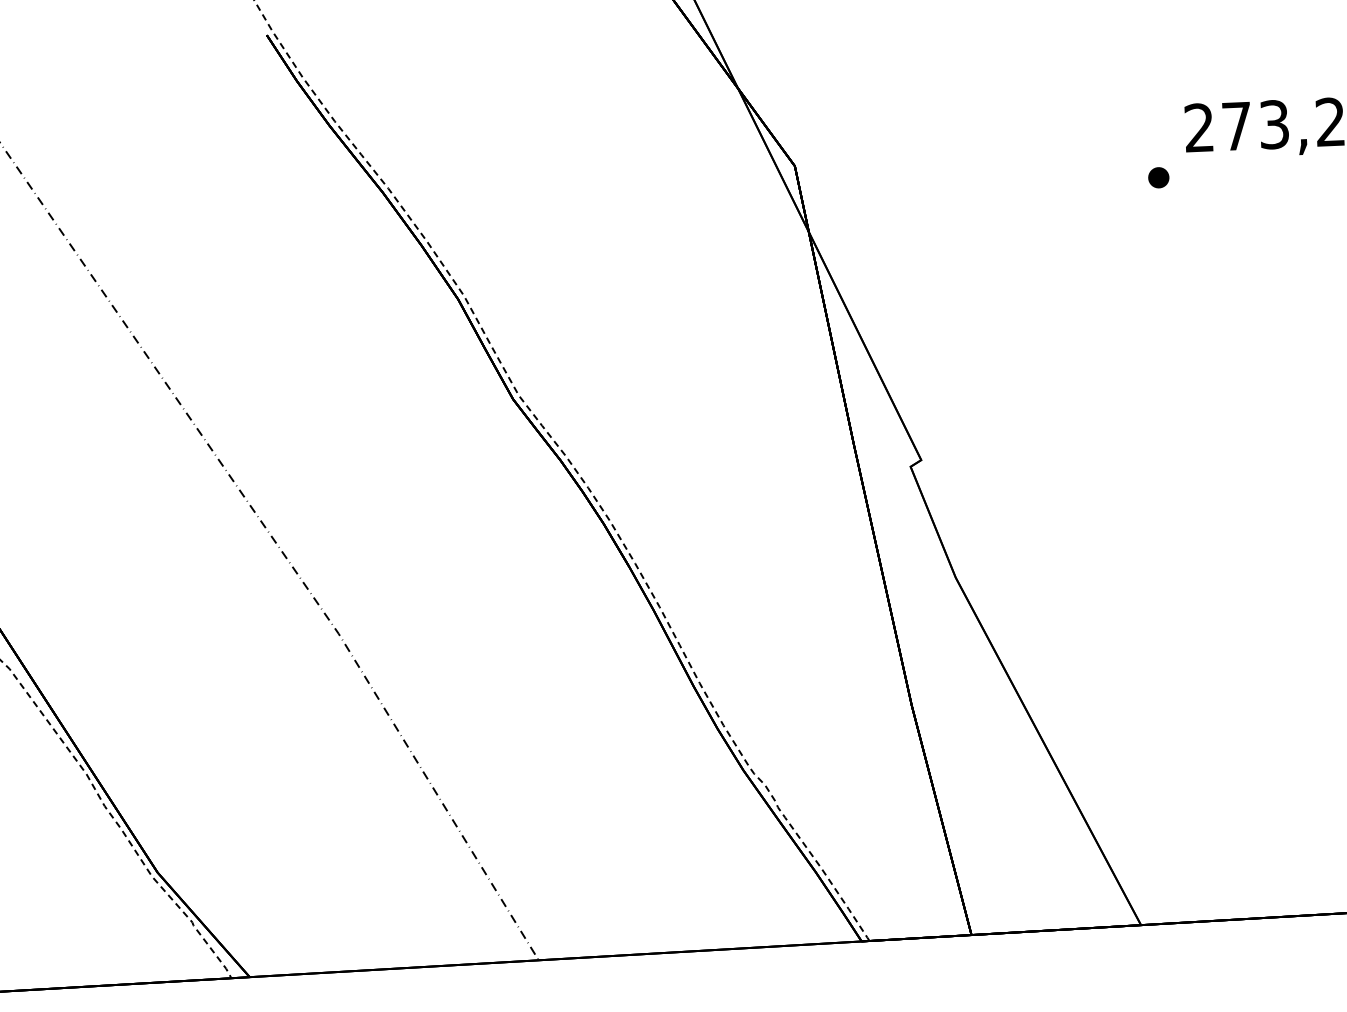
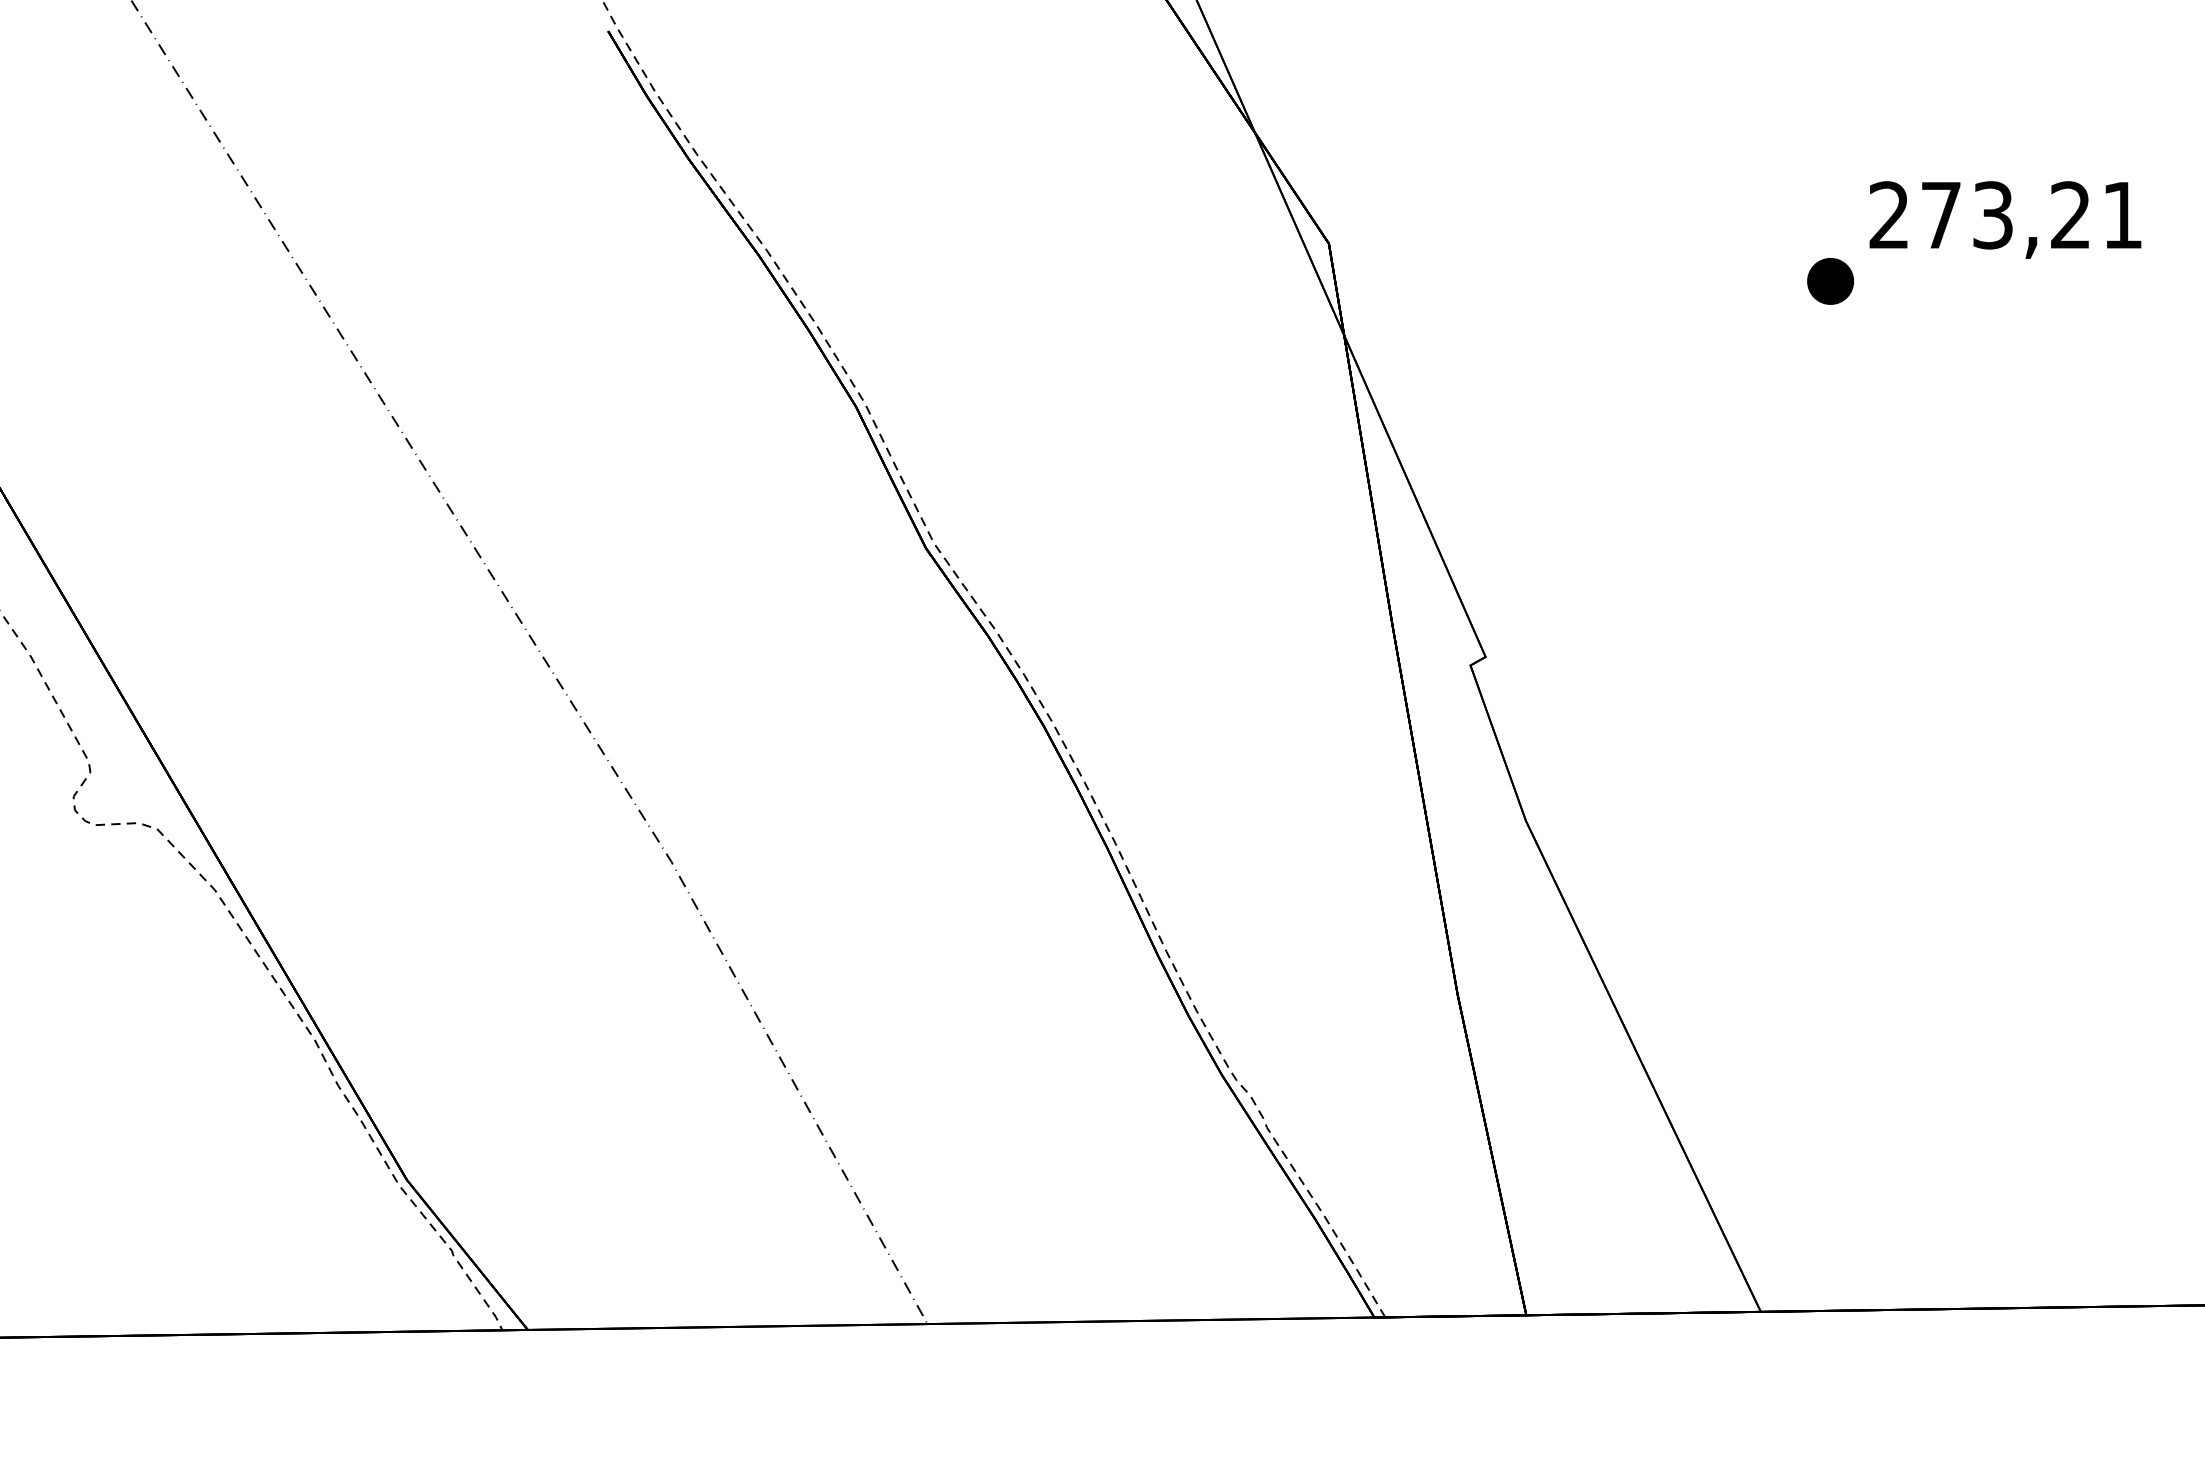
part: (1158, 177) -> (1829, 281), size x1.6

